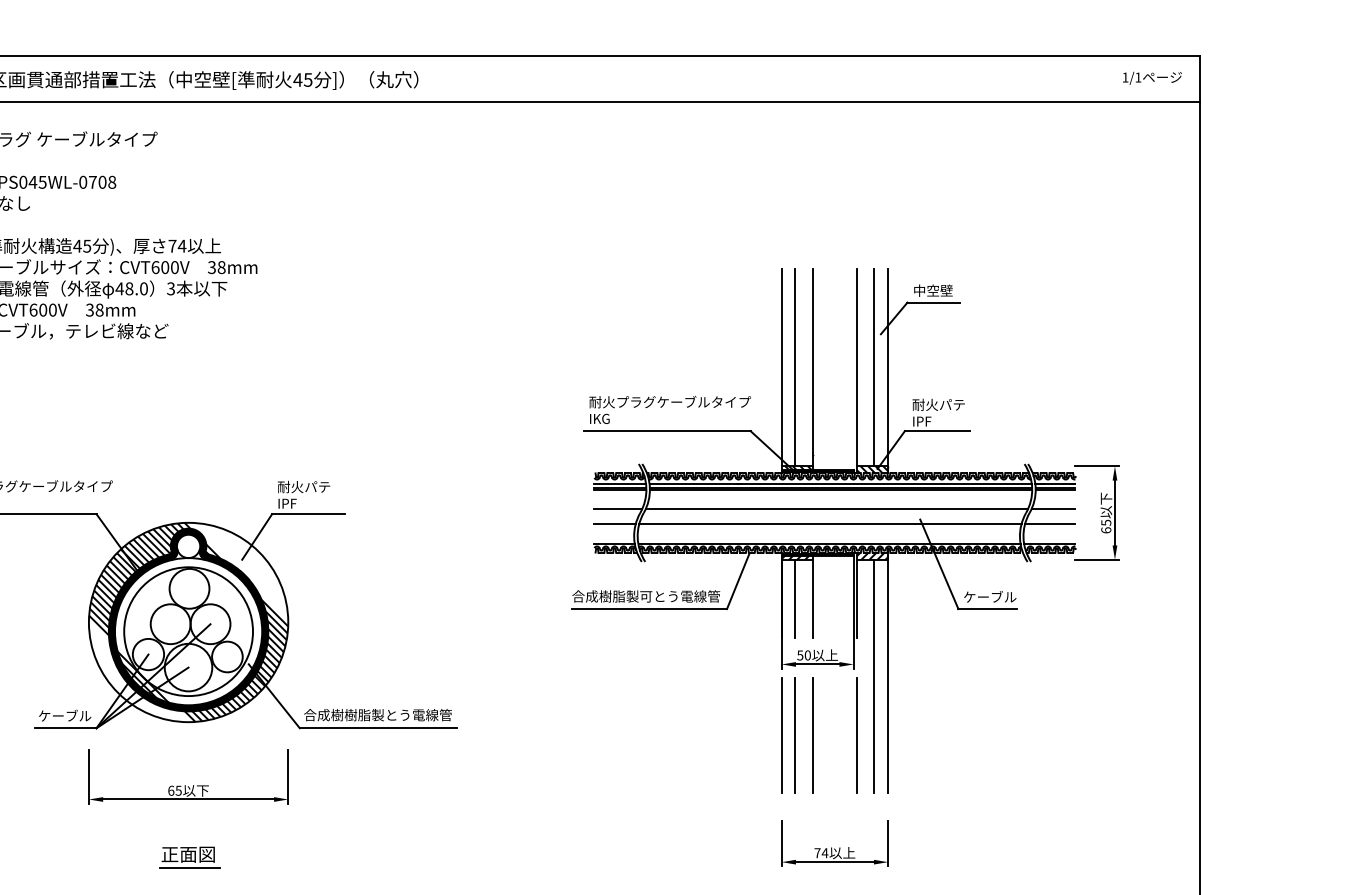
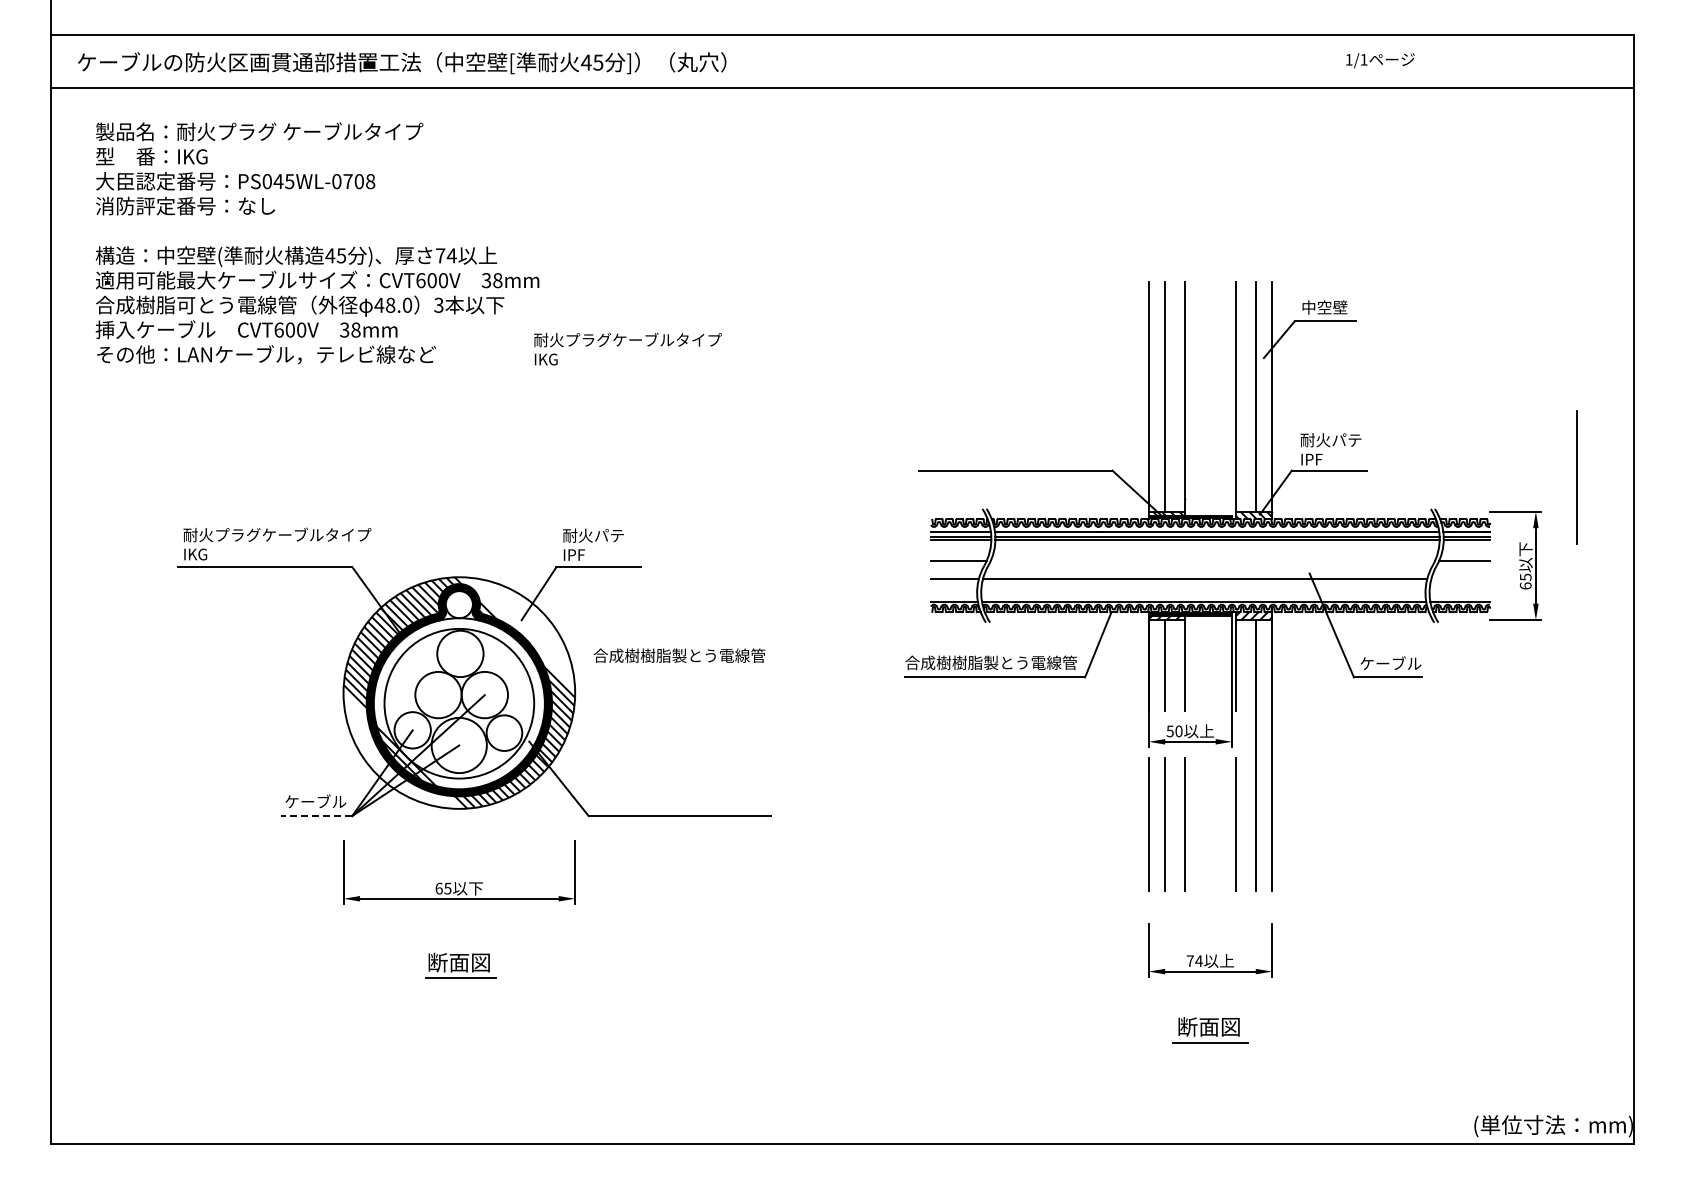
text: (1152, 78) -> (1380, 60), moved
text: (669, 409) -> (627, 348), moved
line: (1149, 436) -> (1576, 477), added
line: (836, 509) -> (1212, 561), removed
line: (1050, 523) -> (1460, 578), removed
text: (632, 596) -> (975, 662), 合成樹脂製可とう電線管 -> 合成樹樹脂製とう電線管
text: (378, 714) -> (679, 655), moved
line: (65, 727) -> (316, 815), solid -> dashed
text: (169, 854) -> (437, 962), 正面図 -> 断面図

